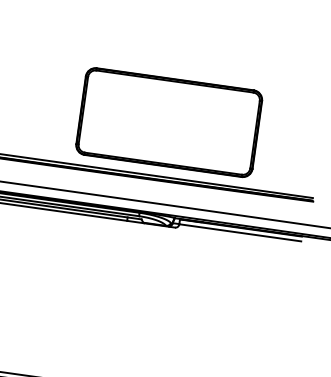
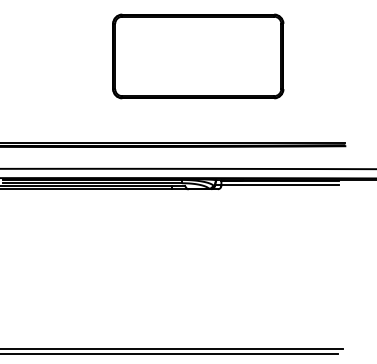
part: (169, 122) -> (198, 56), moved

